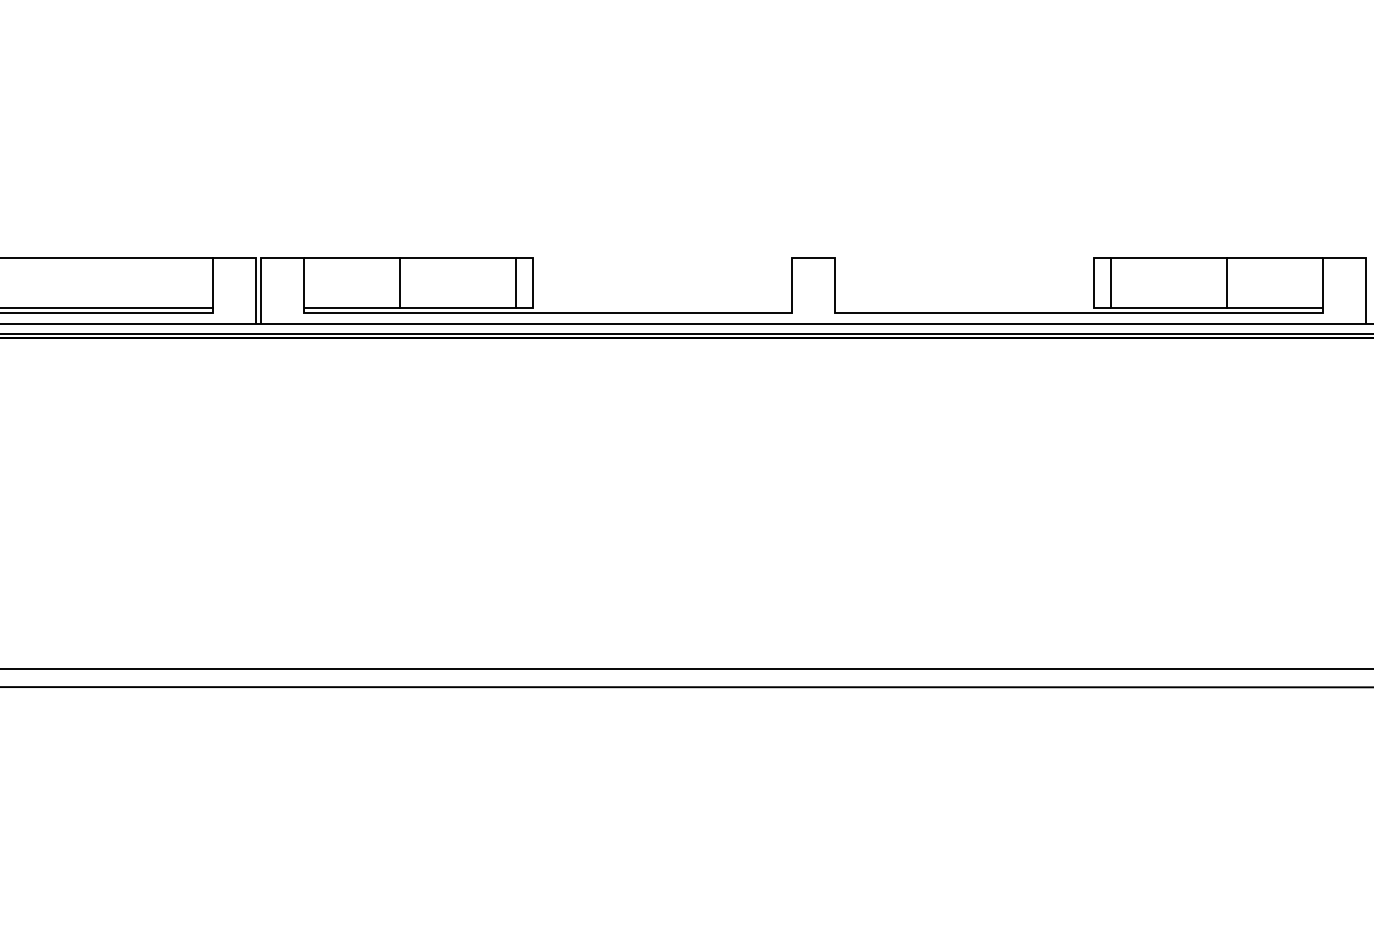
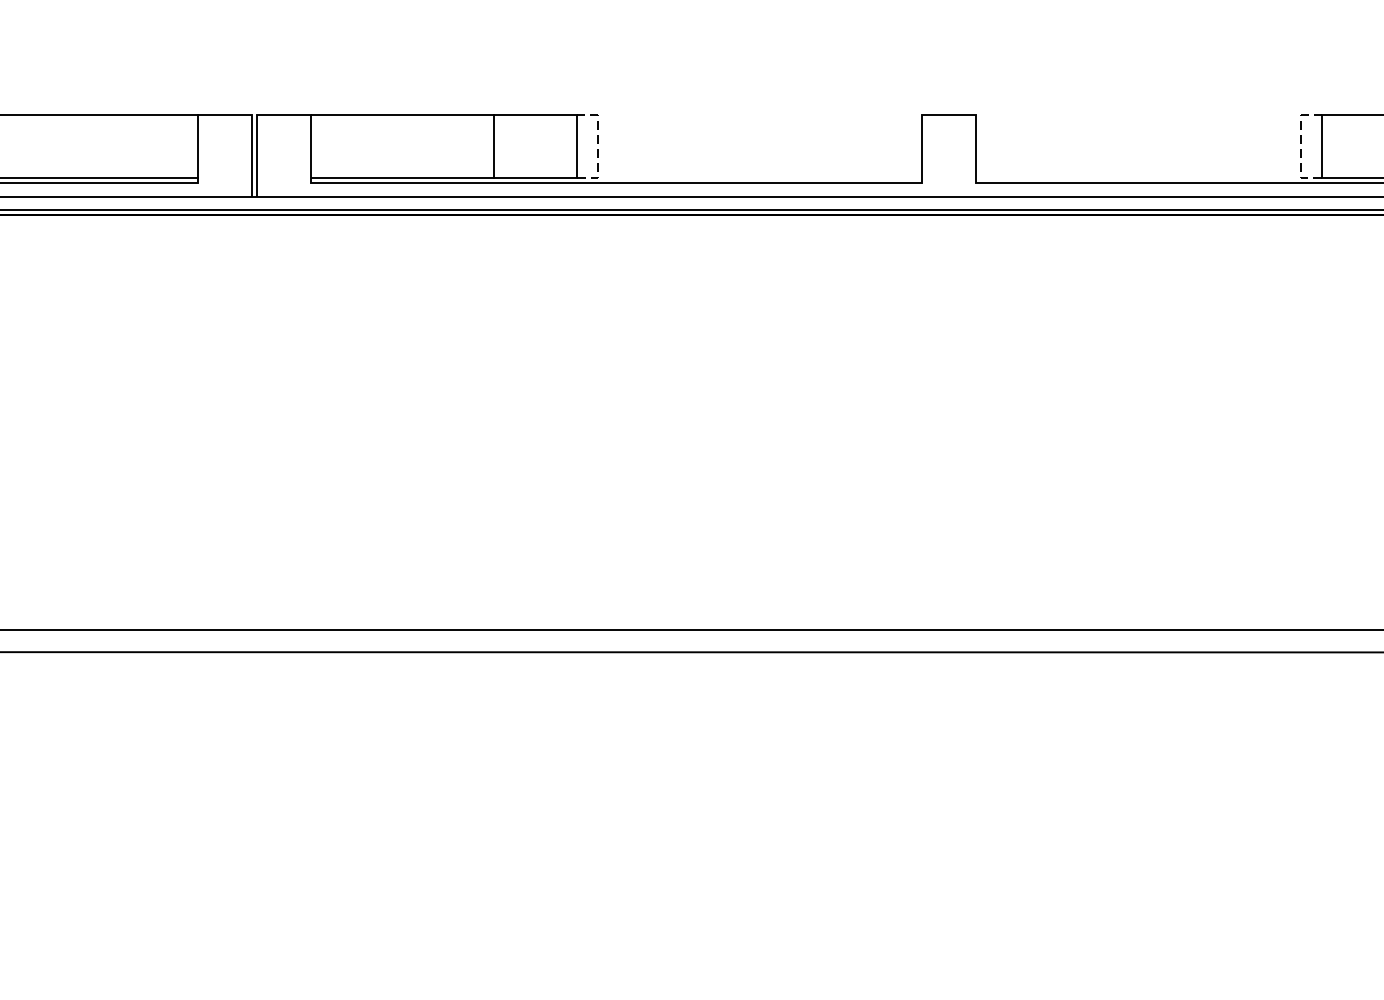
line: (532, 282) -> (597, 145), solid -> dashed
line: (1094, 282) -> (1301, 145), solid -> dashed
line: (399, 283) -> (493, 146), moved

